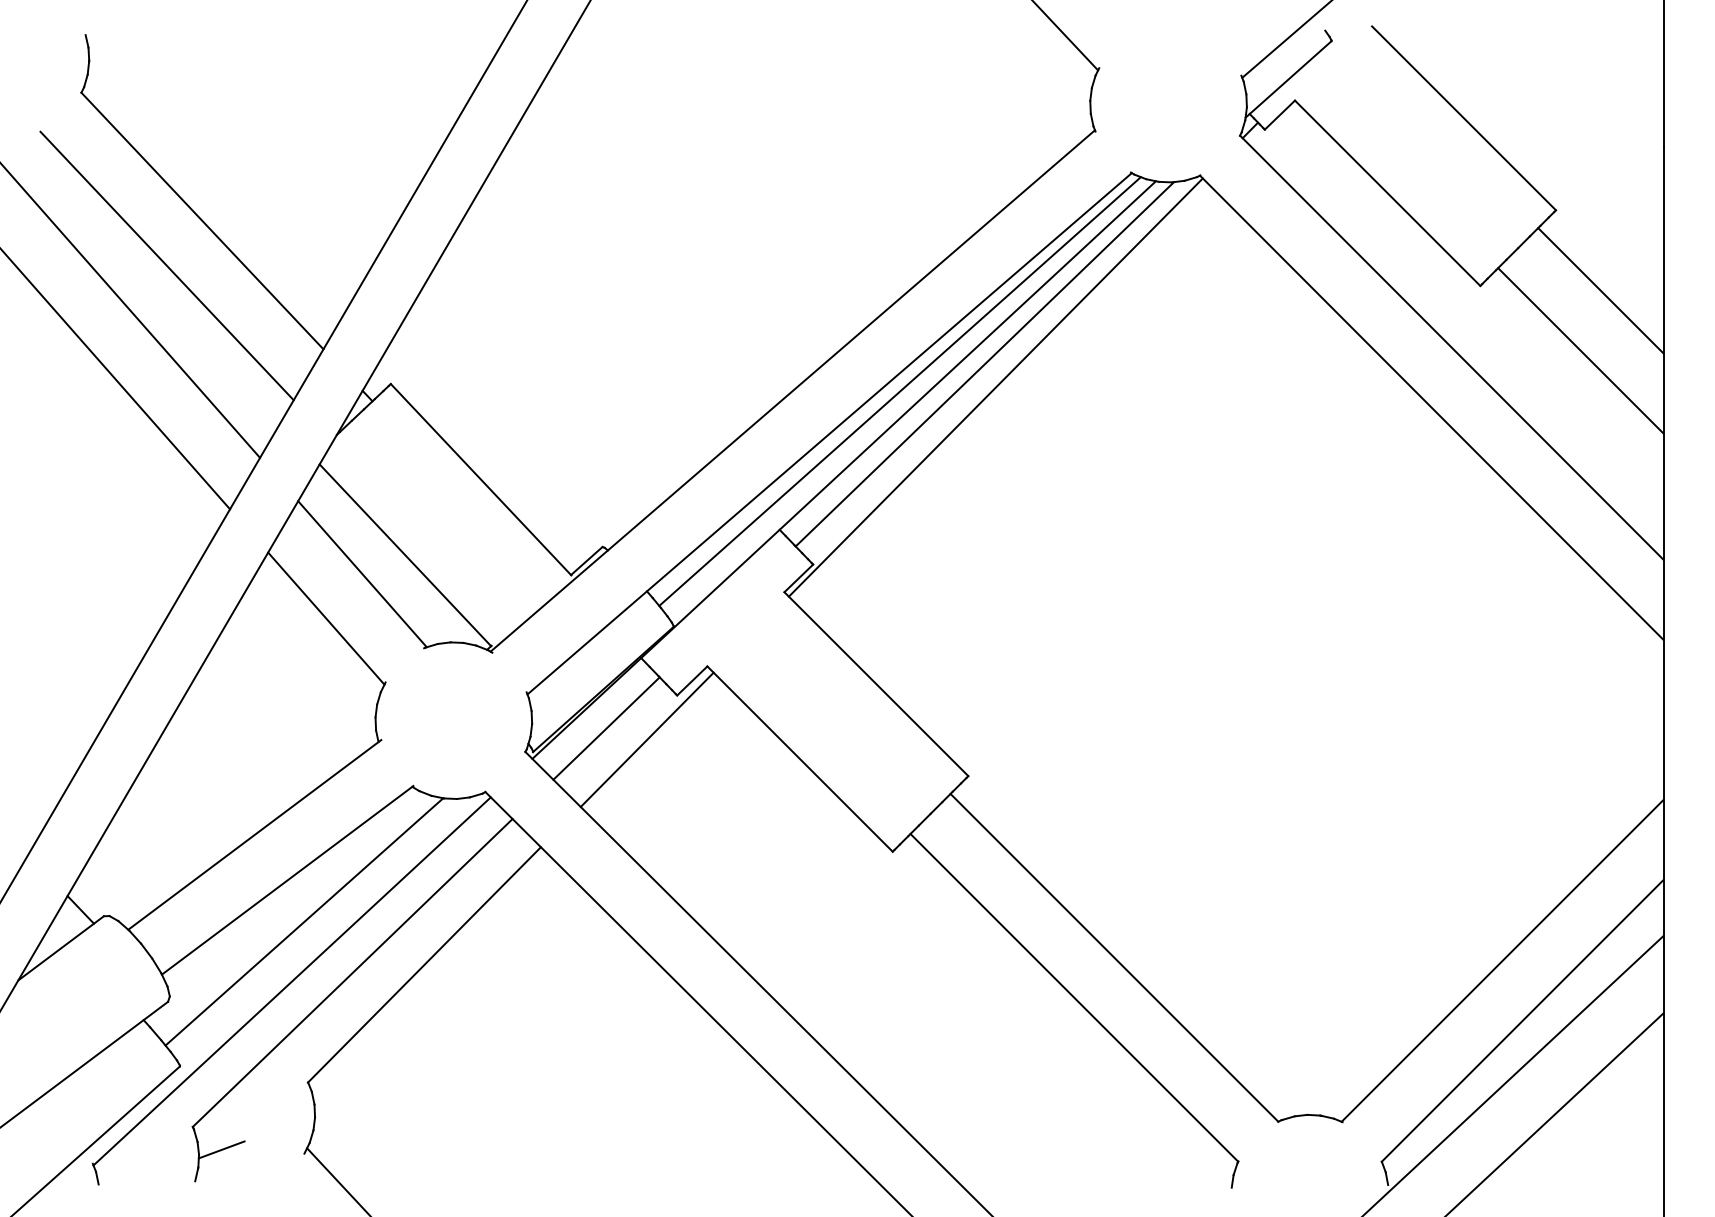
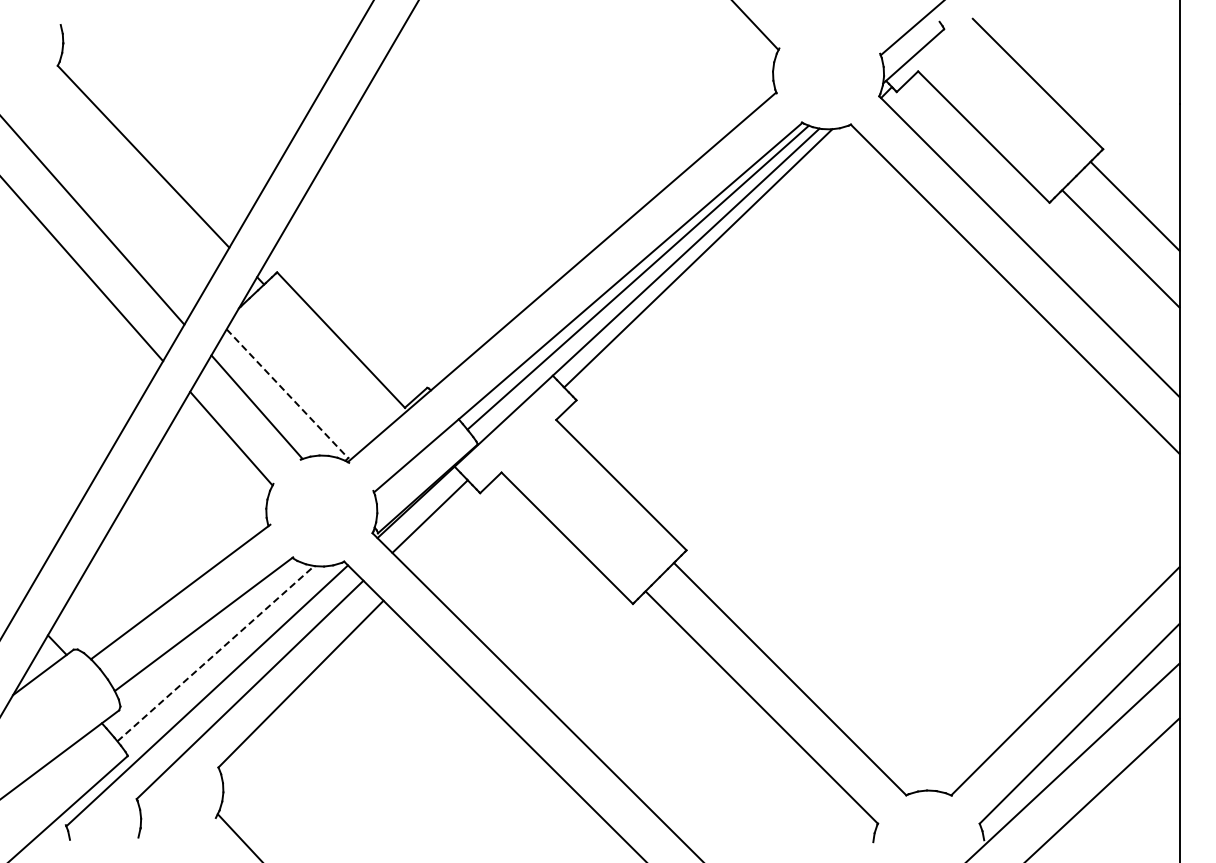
line: (167, 265) -> (118, 188), removed
line: (995, 387) -> (705, 274), removed
line: (405, 554) -> (287, 393), solid -> dashed
line: (646, 739) -> (458, 524), removed
line: (303, 921) -> (215, 653), solid -> dashed
line: (222, 1150) -> (157, 815), removed

